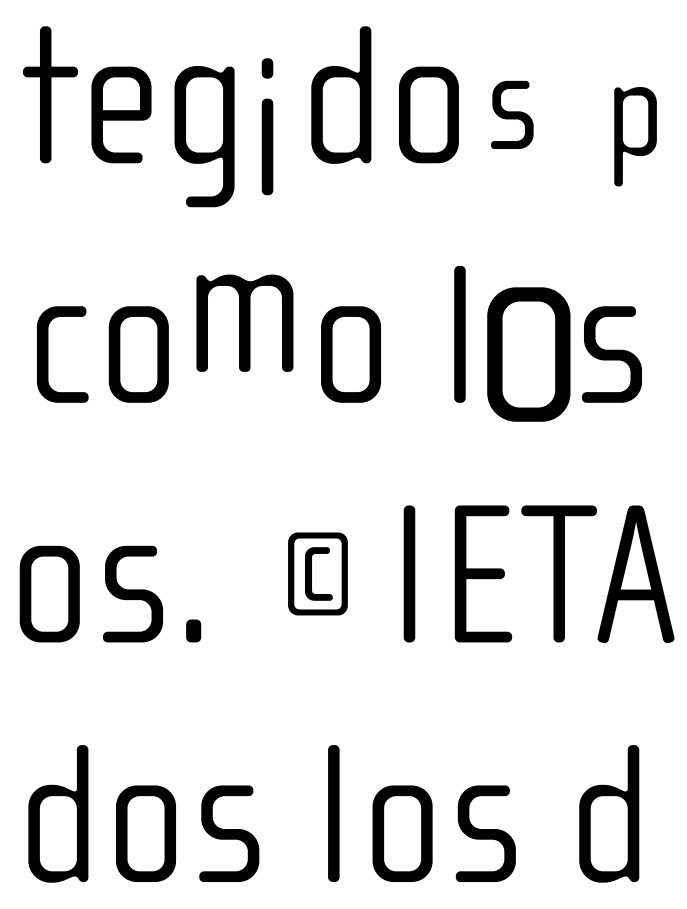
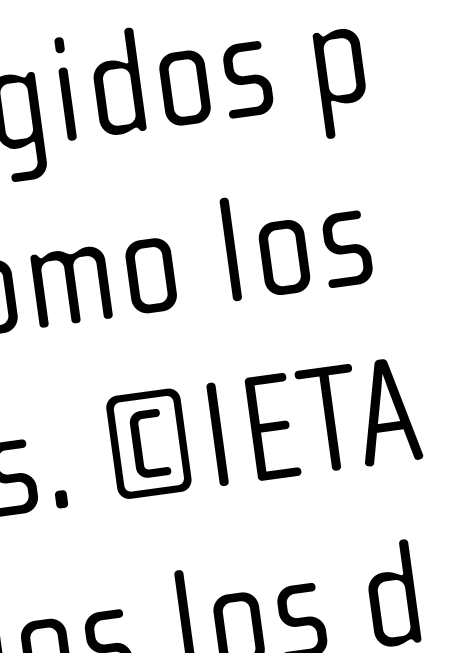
part: (512, 114) -> (247, 79), size x1.43
part: (267, 126) -> (65, 88), moved
part: (635, 136) -> (342, 83), size x1.43
part: (244, 322) -> (71, 285), moved
part: (528, 354) -> (284, 257), size x0.71
part: (317, 573) -> (148, 443), size x1.67

